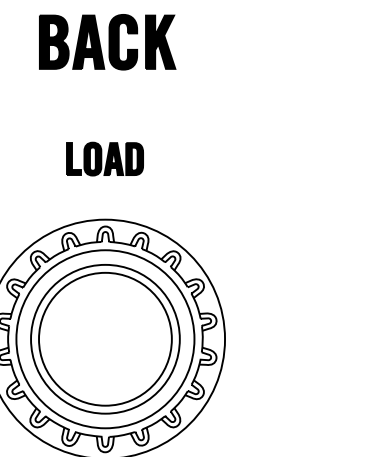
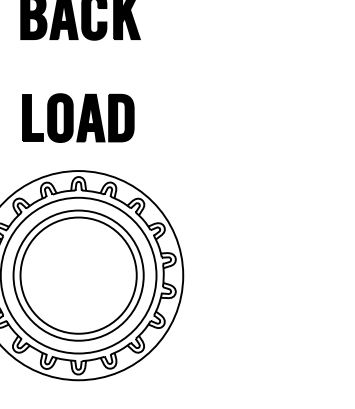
part: (105, 158) -> (78, 117), size x1.67

